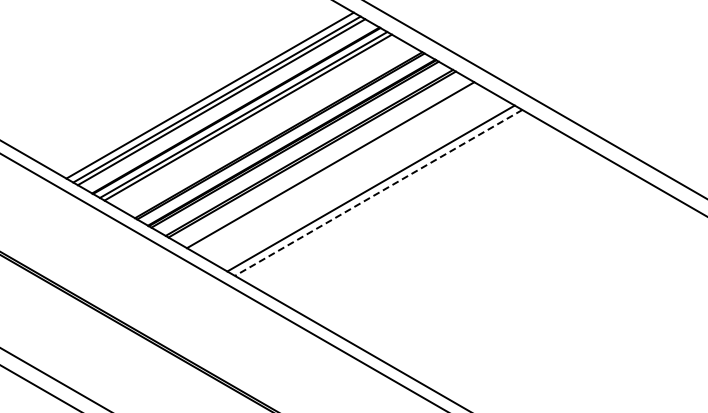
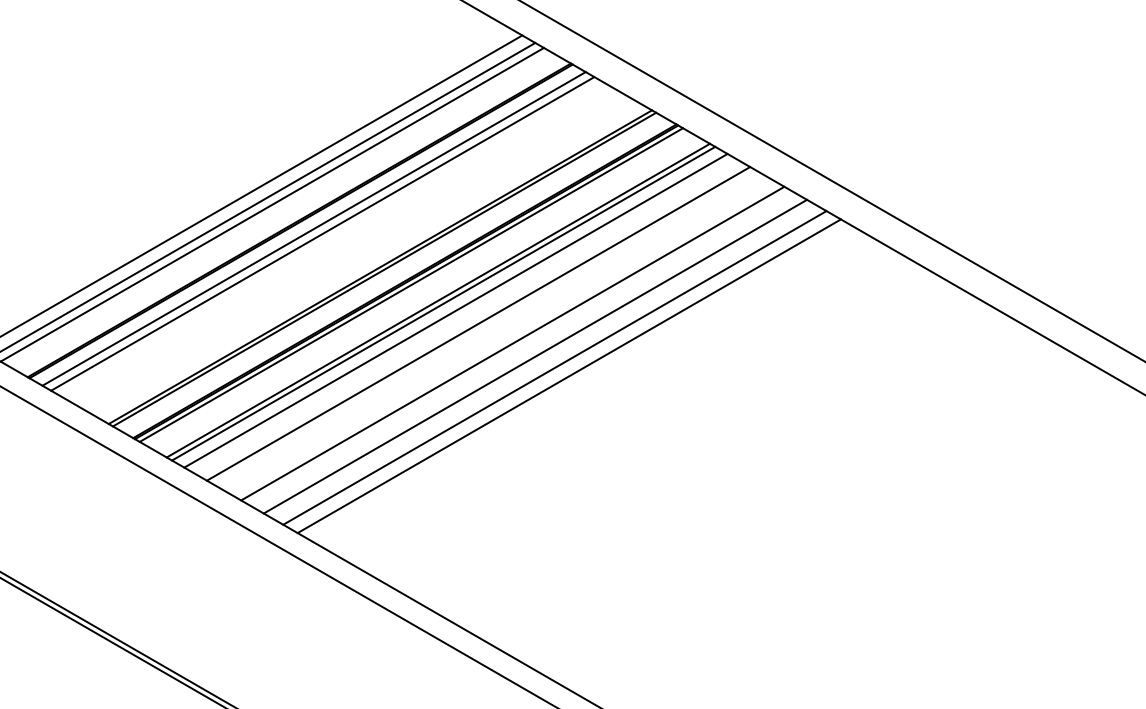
line: (318, 158) -> (455, 311), added
line: (348, 175) -> (512, 343), added
line: (360, 182) -> (534, 356), added
line: (378, 192) -> (568, 375), dashed -> solid

